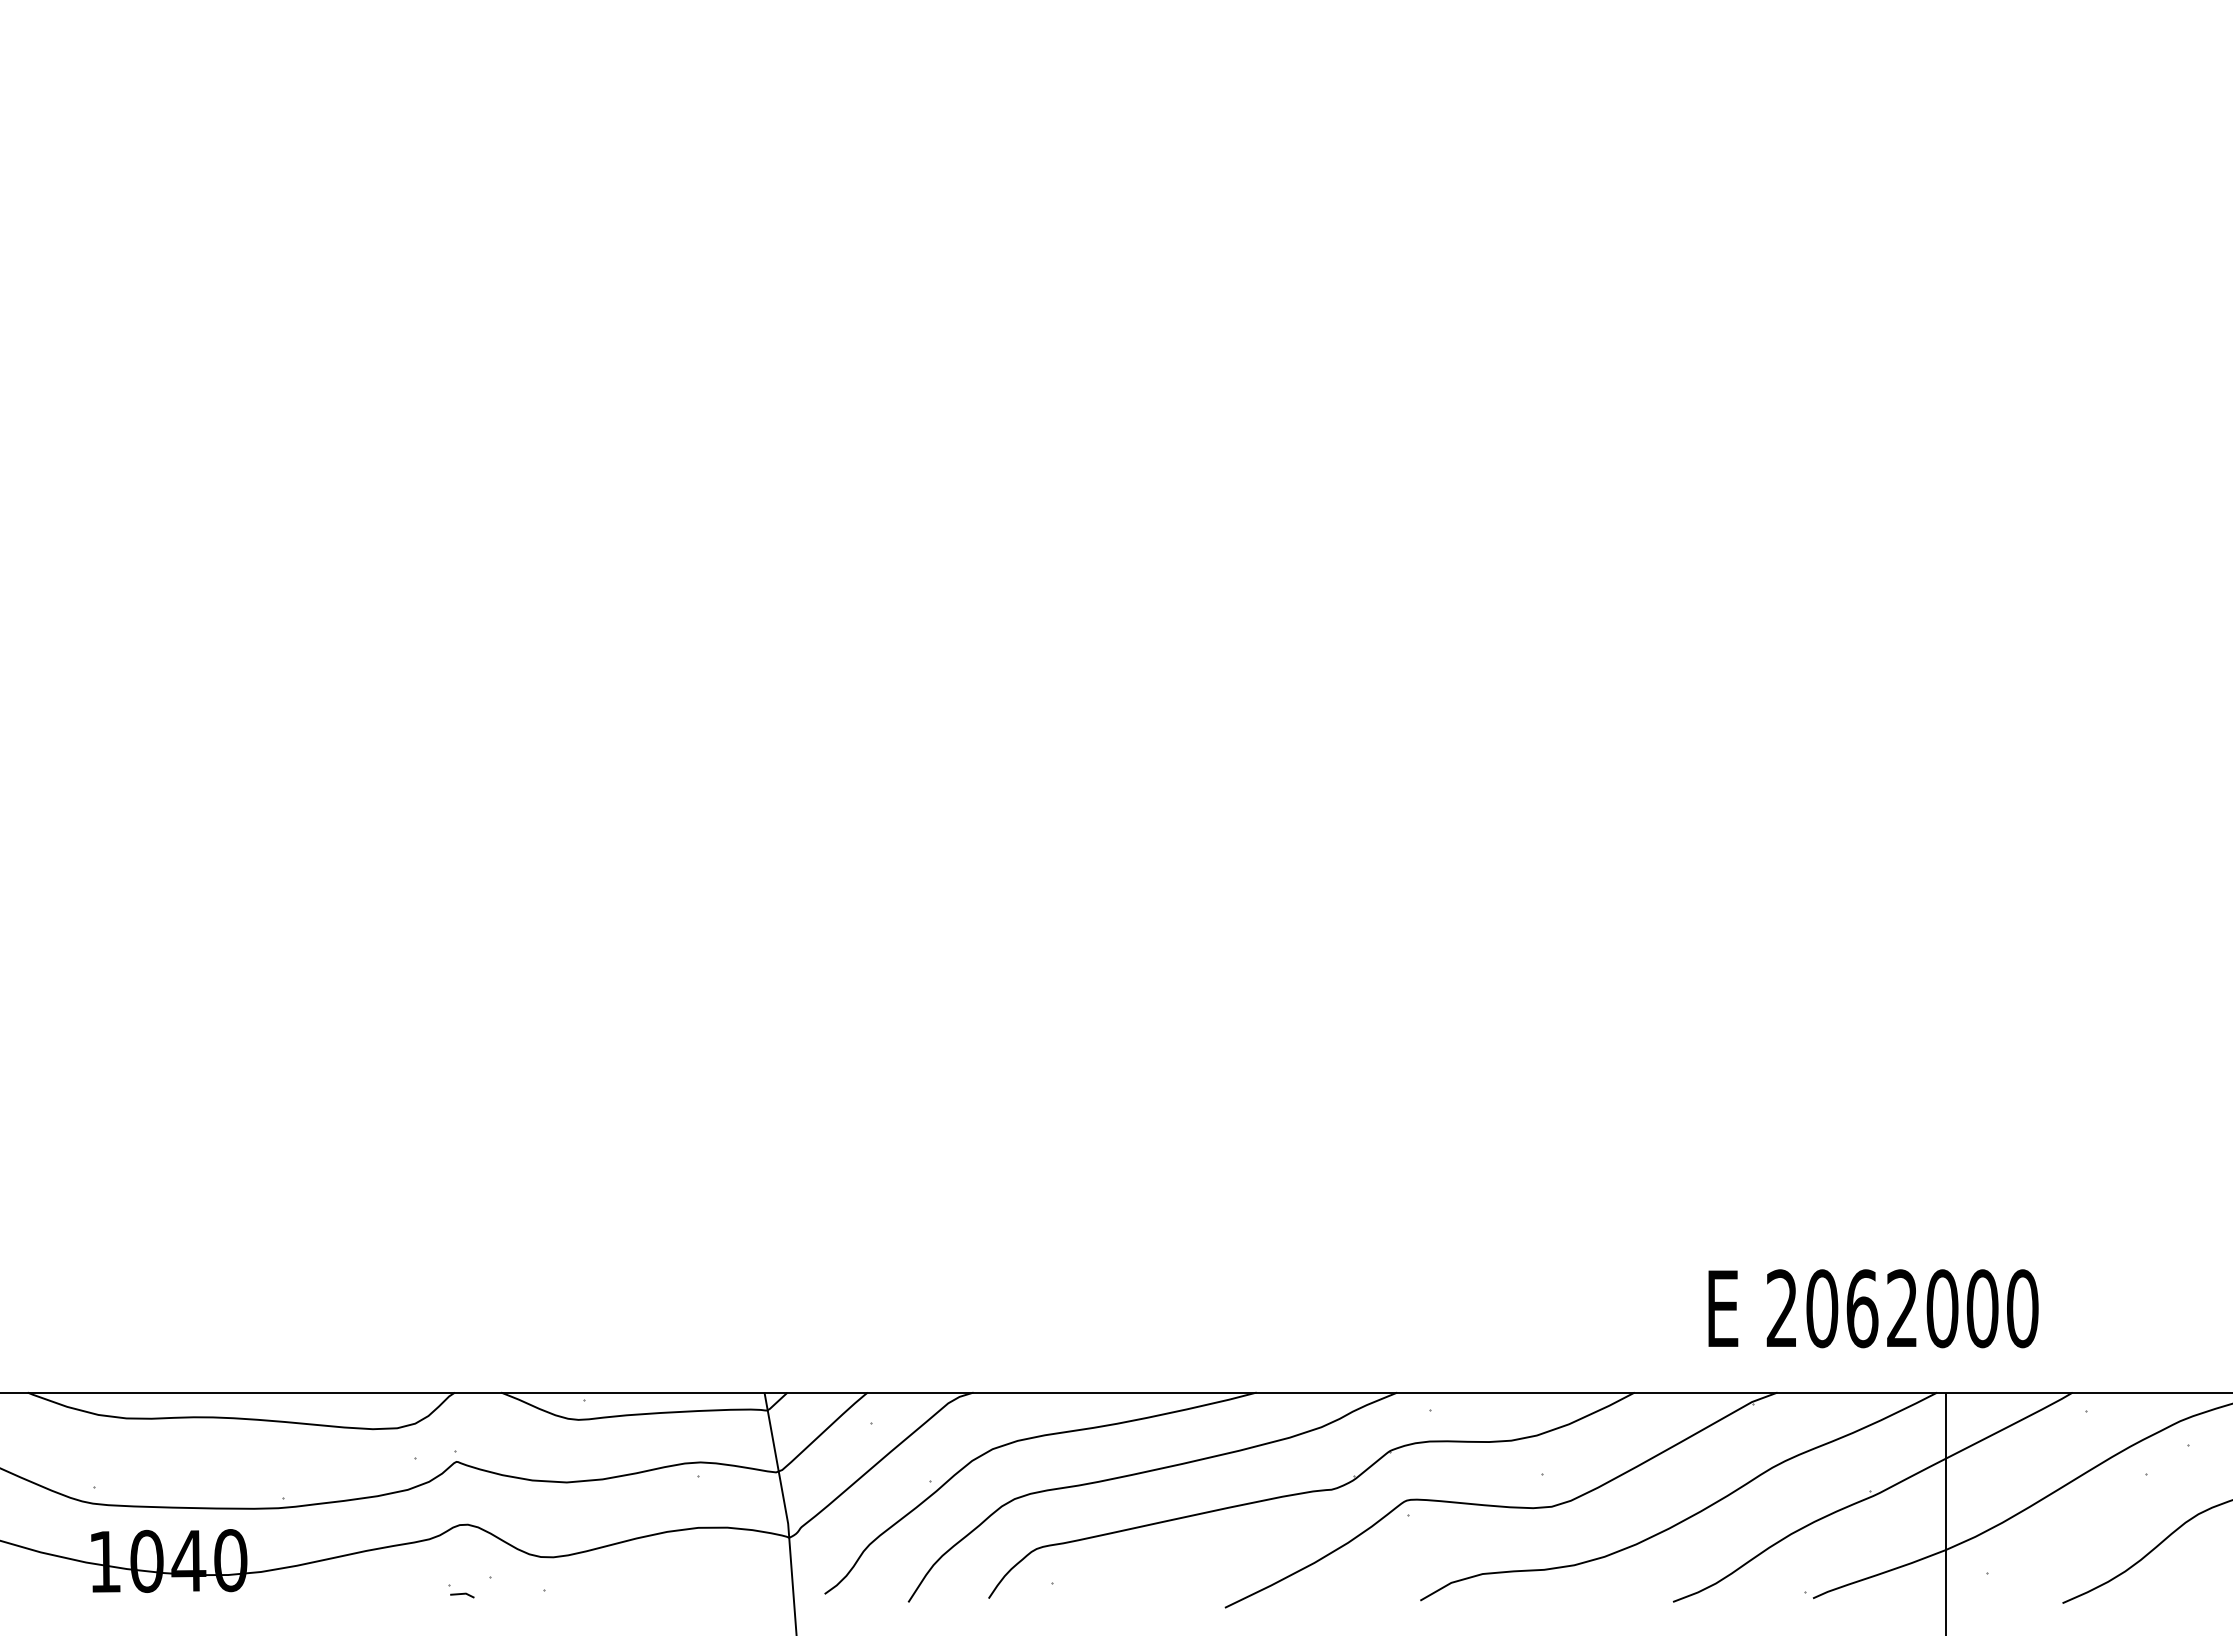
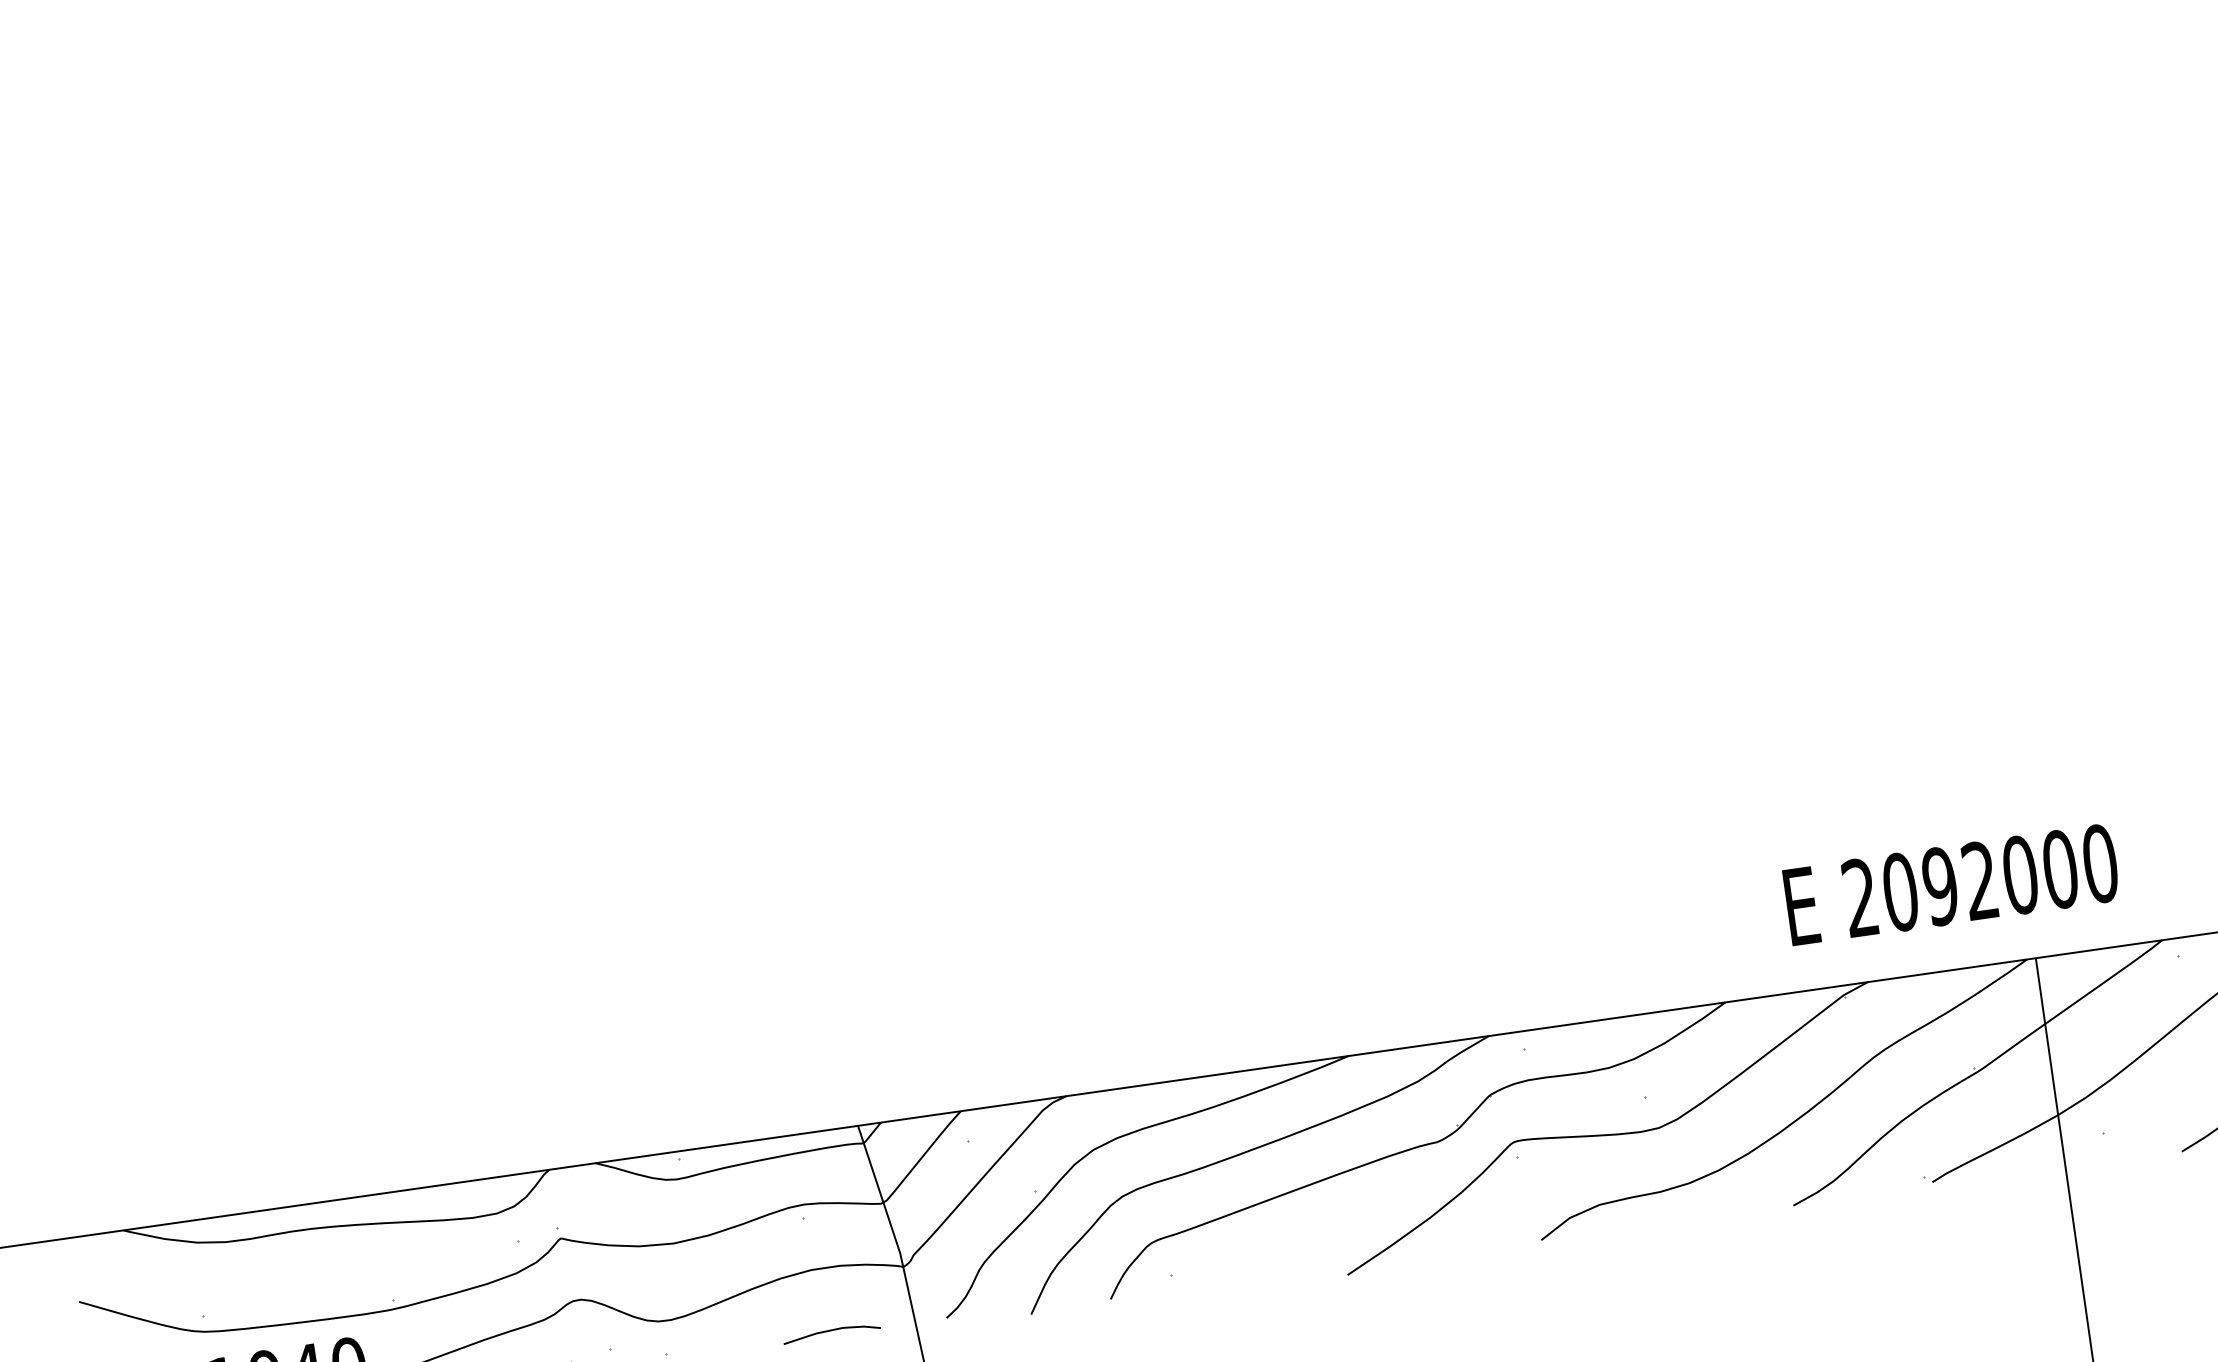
text: (1862, 1308) -> (1940, 886), 2062000 -> 2092000
line: (709, 1590) -> (831, 1330), added

